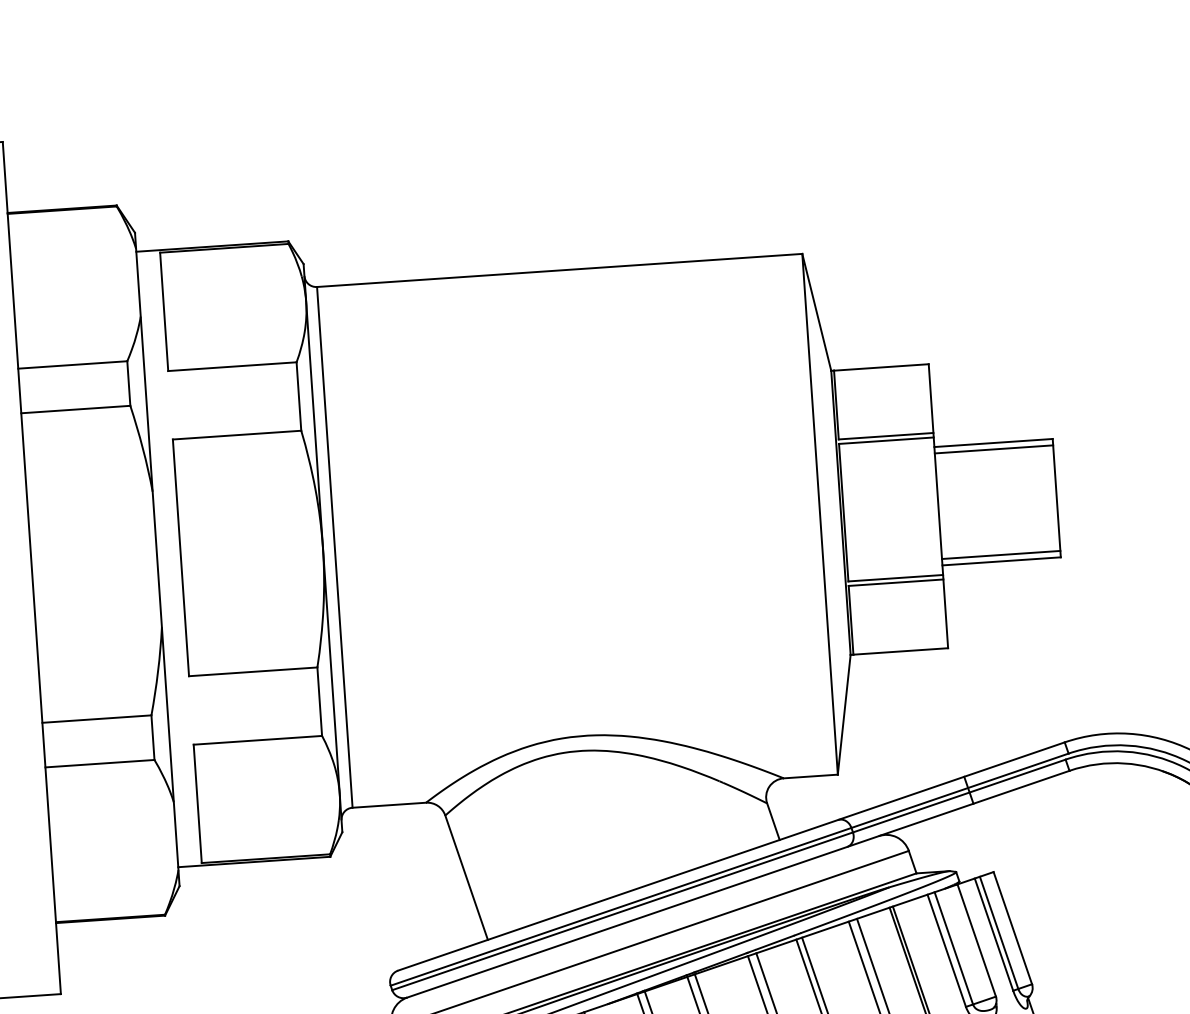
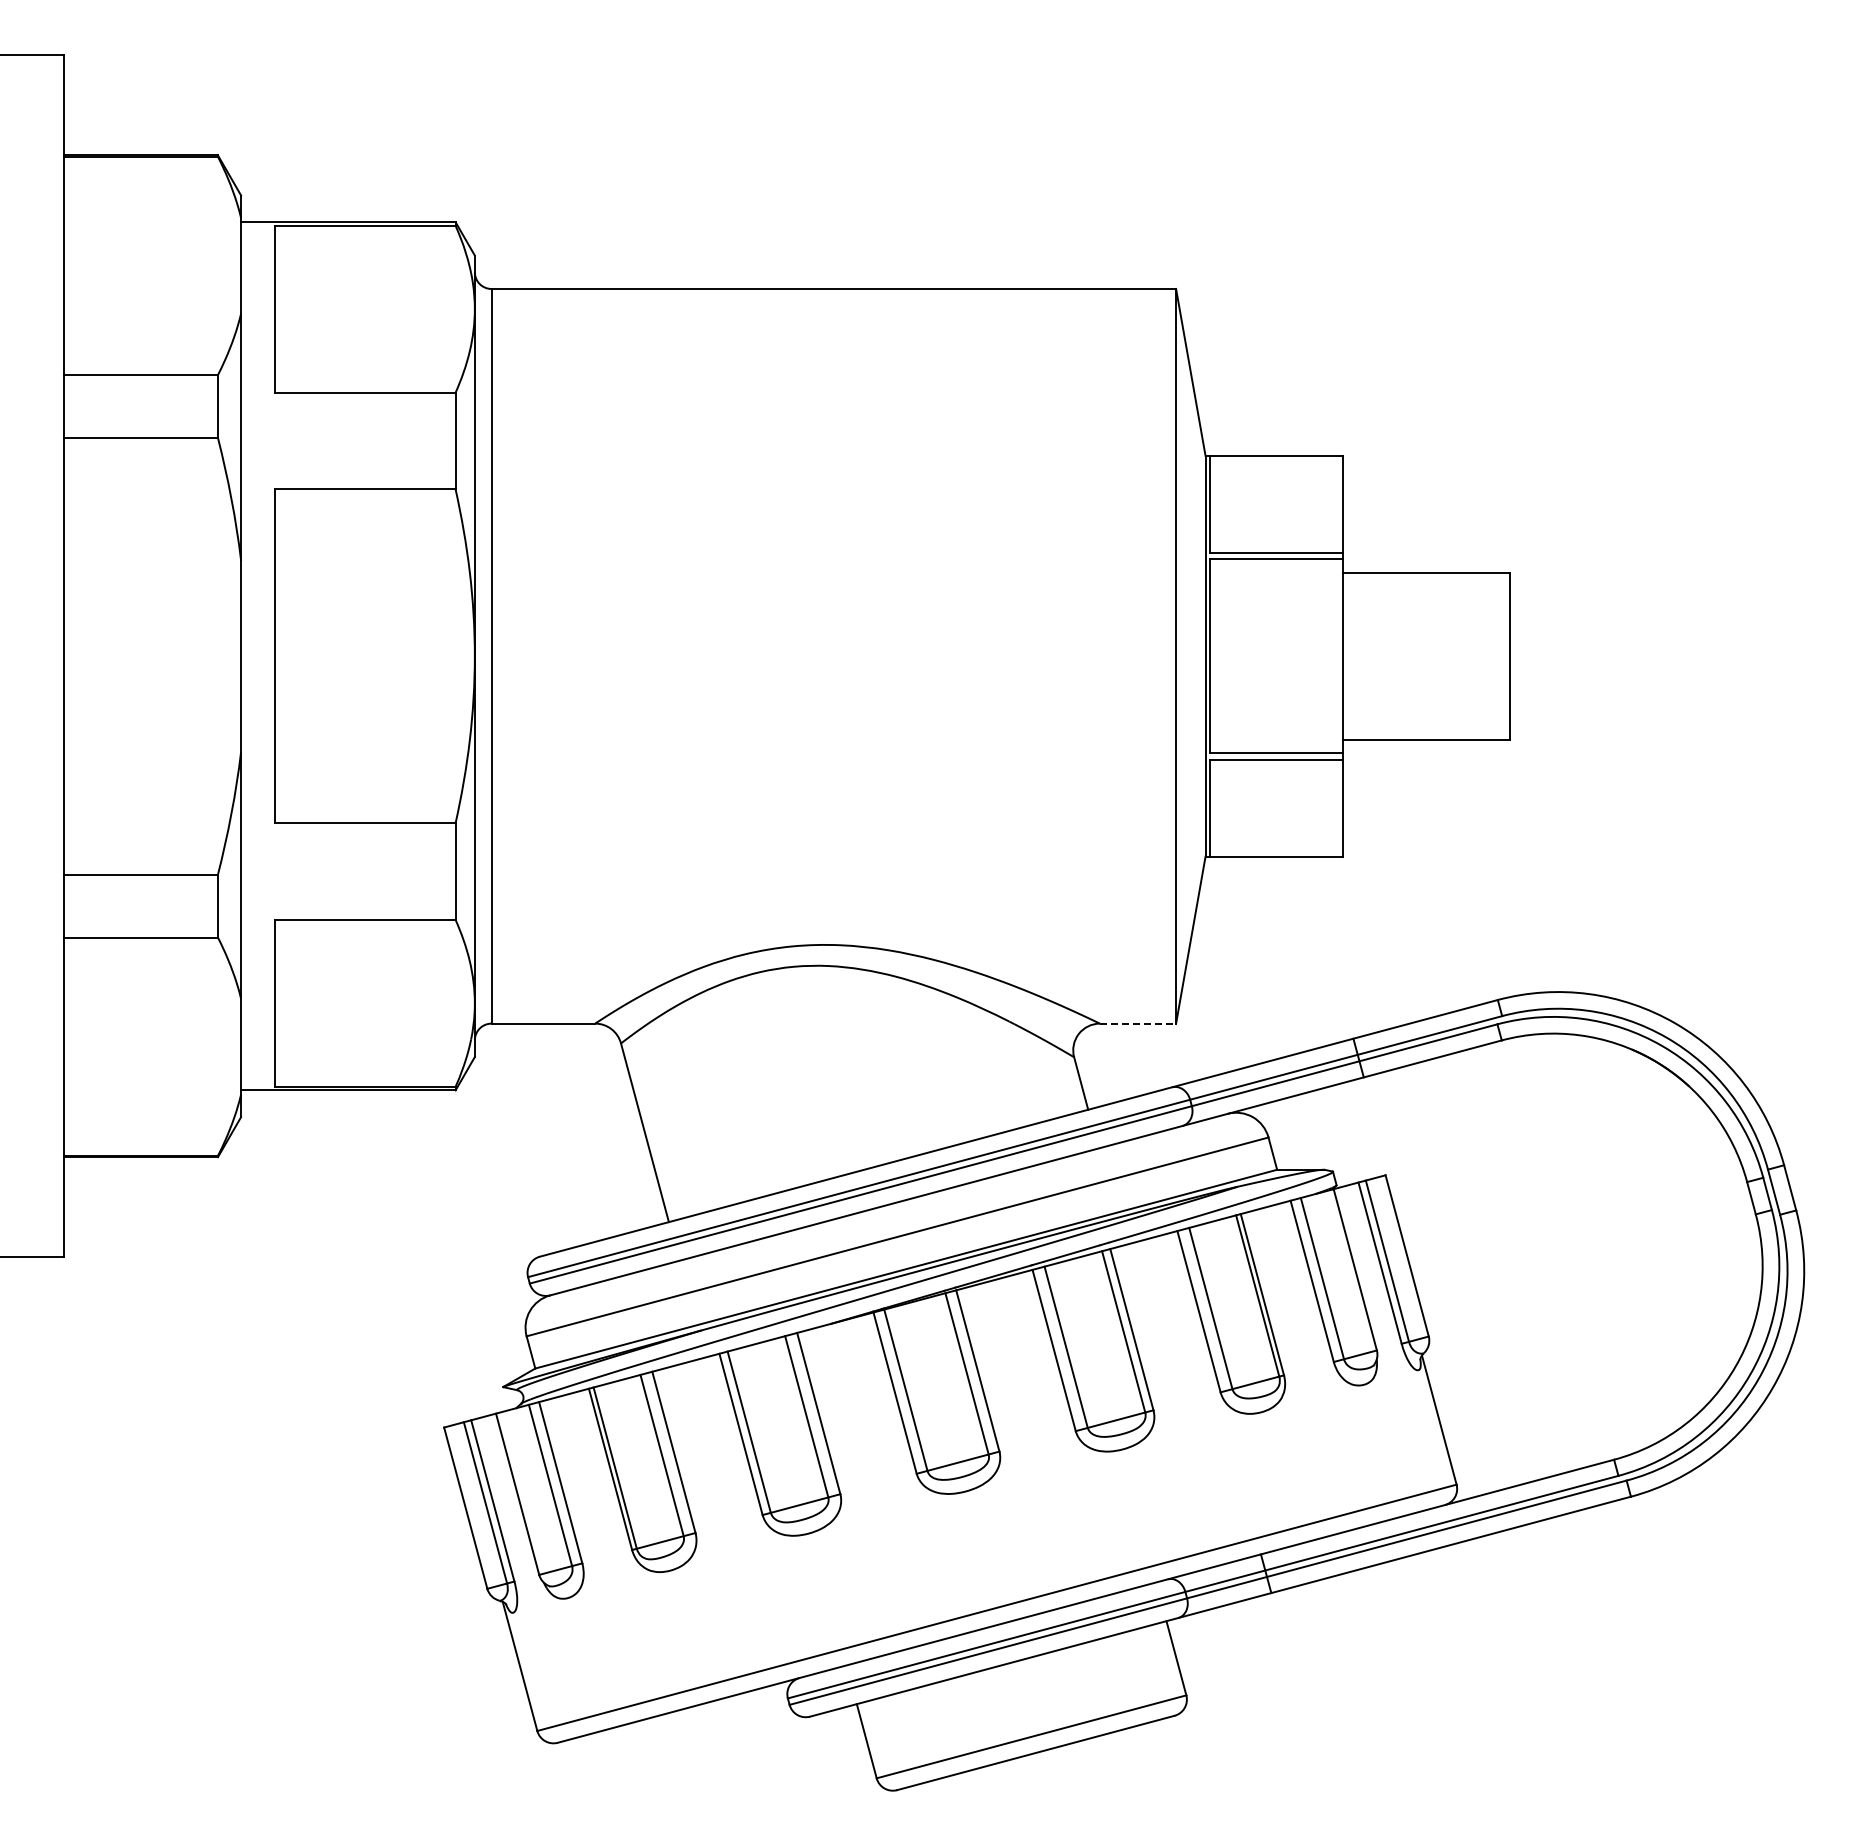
line: (993, 449) -> (1426, 581), removed
line: (1001, 554) -> (1426, 730), removed
line: (811, 776) -> (1138, 1023), solid -> dashed

